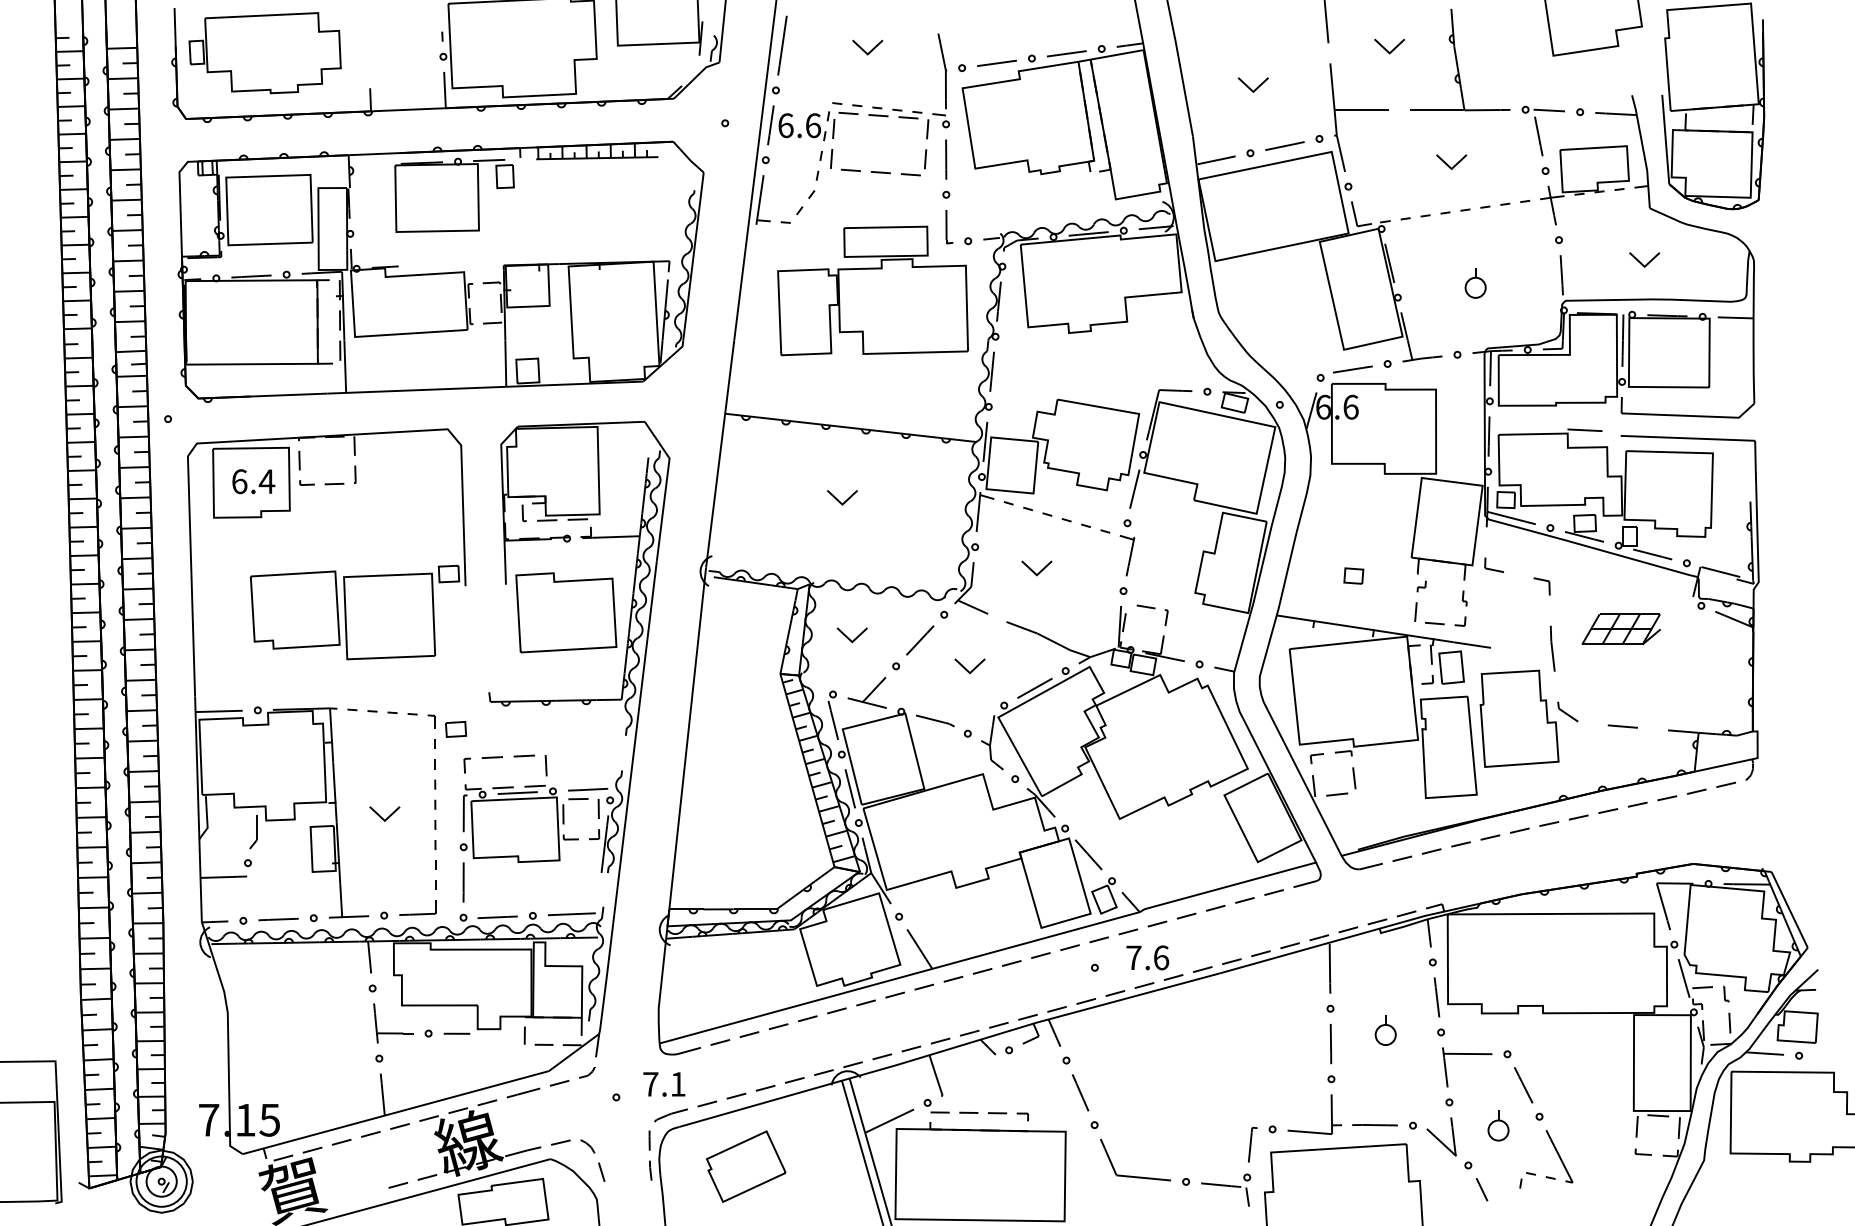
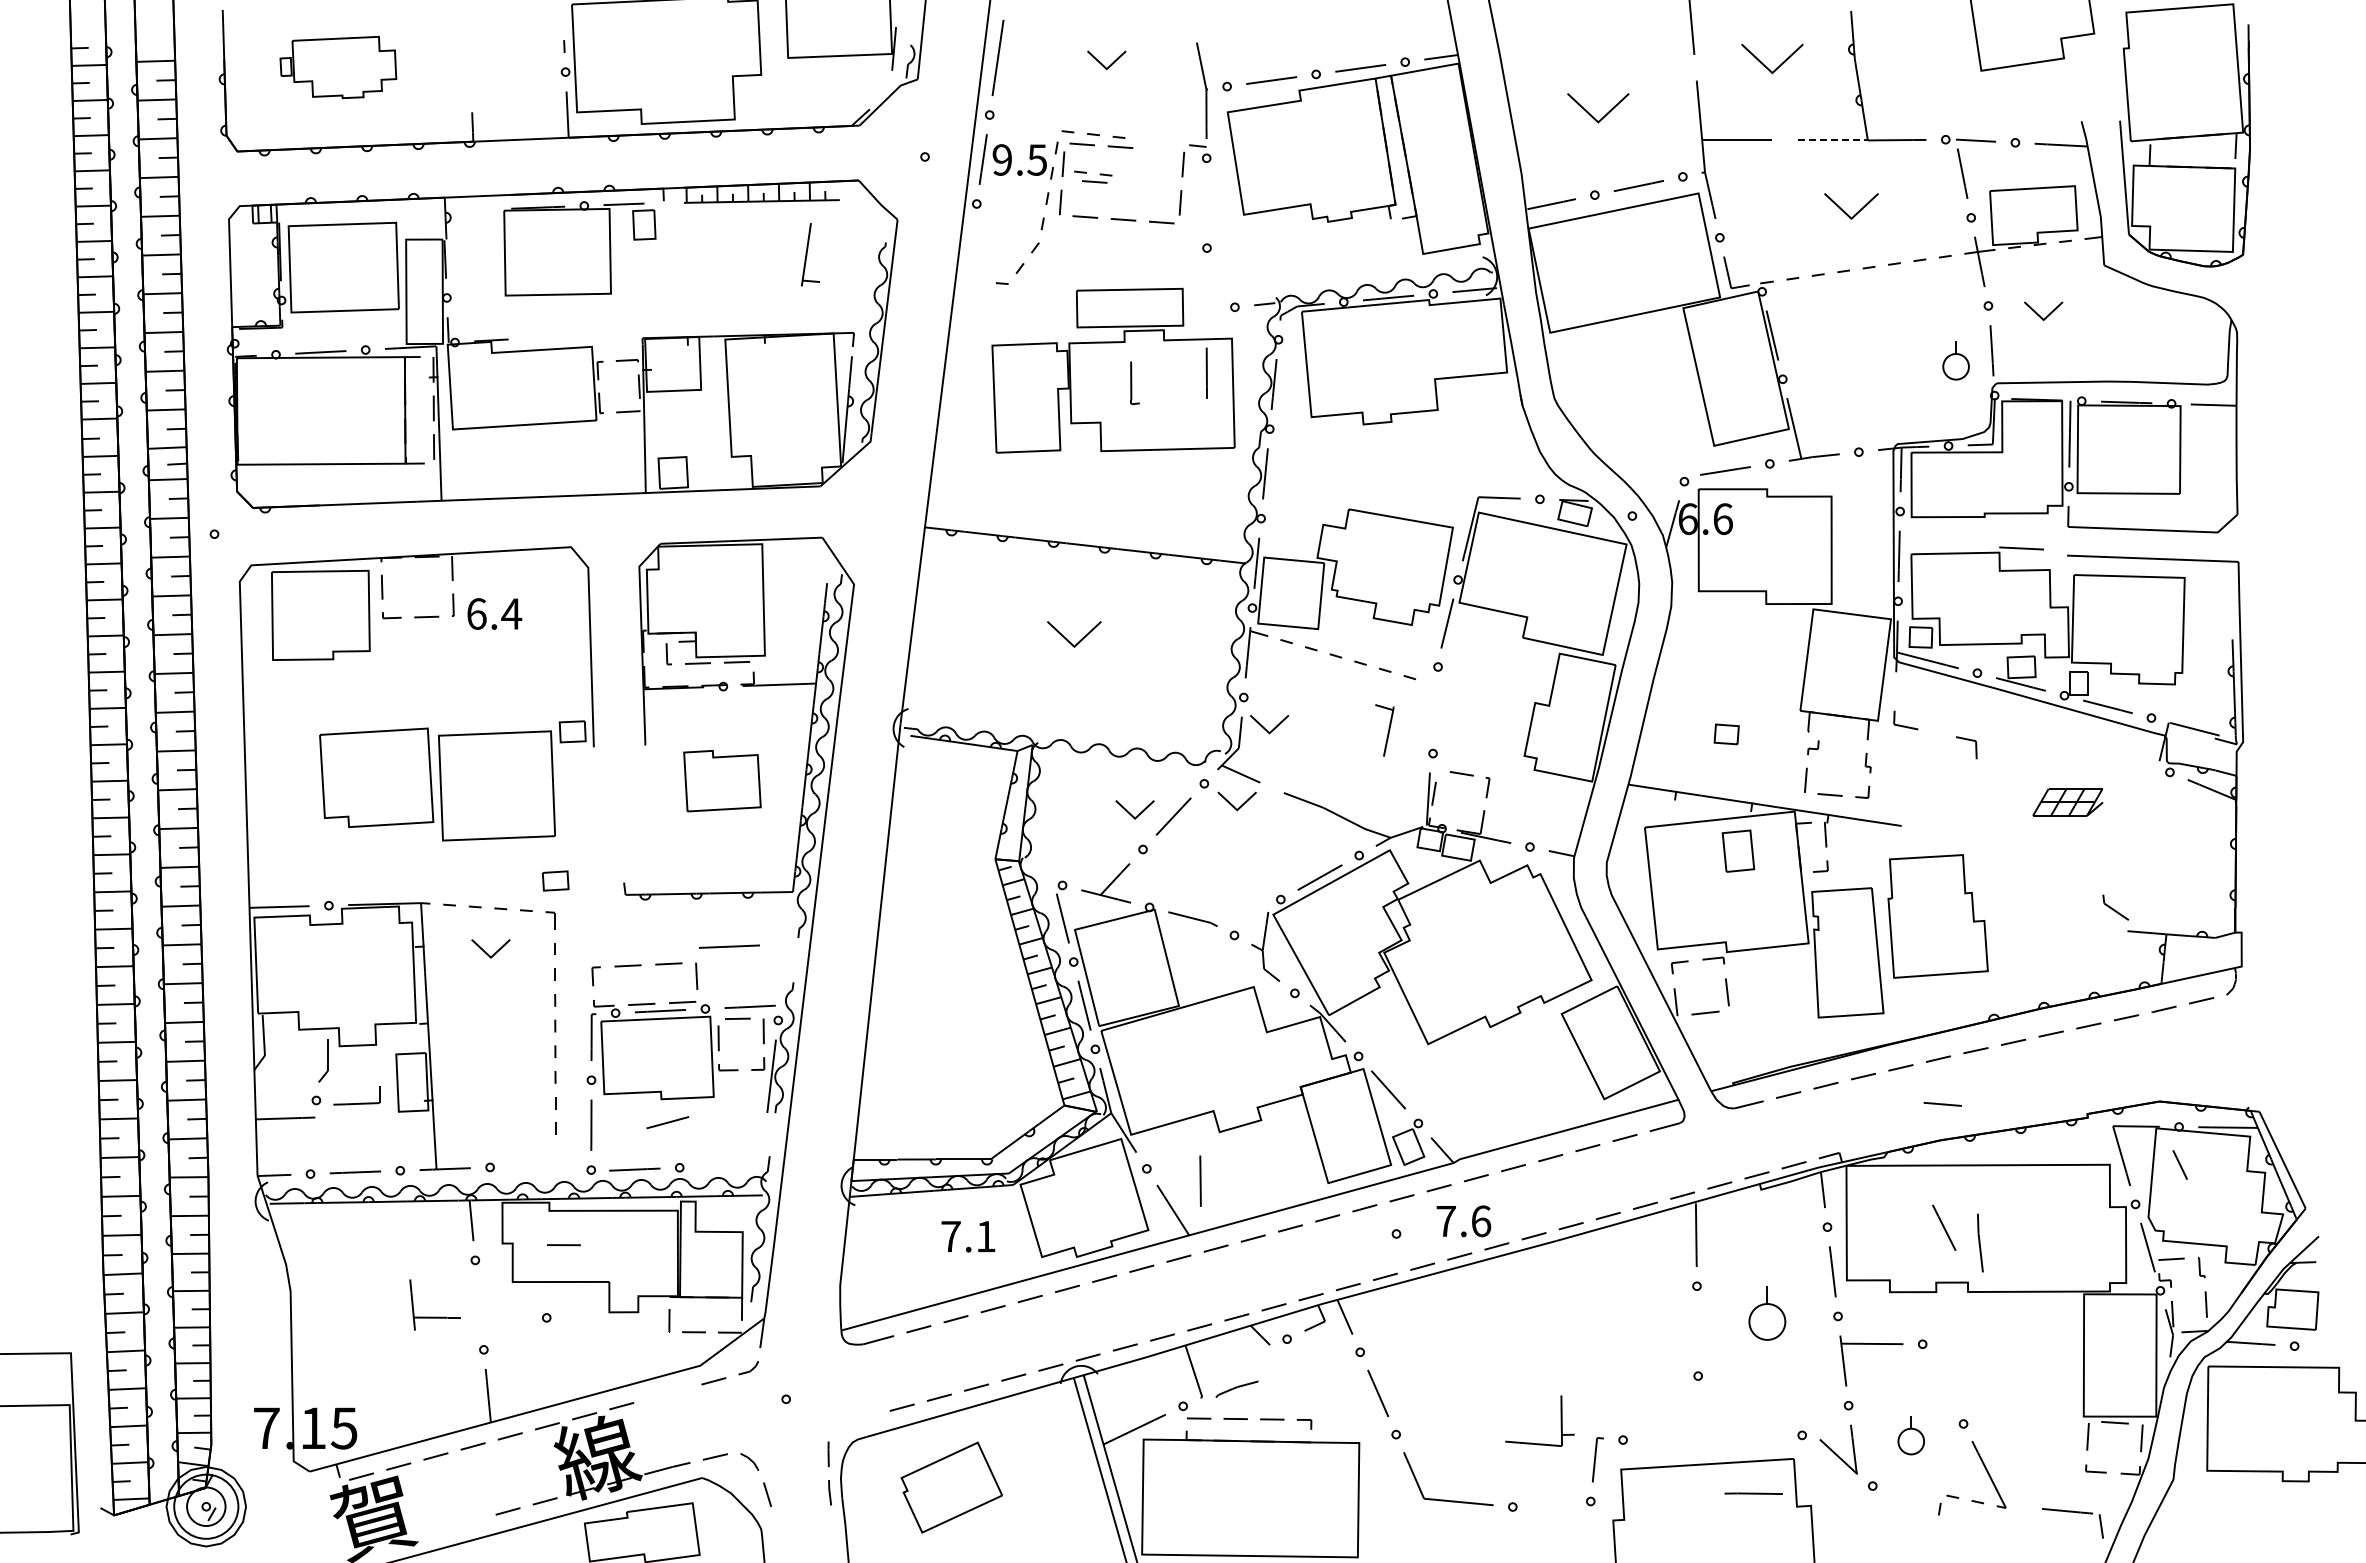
part: (1389, 46) -> (1772, 58), size x1.6
part: (265, 53) -> (338, 67), size x0.6
part: (1253, 84) -> (1598, 107), size x1.6
line: (1437, 110) -> (1833, 140), solid -> dashed
part: (907, 113) -> (1093, 176), moved
text: (799, 125) -> (1019, 159), 6.6 -> 9.5
line: (945, 159) -> (1206, 372), moved
part: (1451, 162) -> (1851, 206), size x1.4
part: (763, 199) -> (810, 254), moved
part: (949, 227) -> (1134, 383), moved
part: (1644, 259) -> (2043, 310), moved
part: (1475, 282) -> (1955, 360), moved
text: (253, 481) -> (494, 613), moved
part: (842, 497) -> (1074, 634), size x1.4
part: (1127, 555) -> (1384, 730), moved
part: (1036, 568) -> (1269, 724), moved
part: (566, 612) -> (722, 780), size x0.6
part: (1621, 629) -> (2067, 802), size x0.7
part: (851, 634) -> (1134, 809), moved
line: (1552, 648) -> (1980, 1242), moved
part: (969, 666) -> (1236, 801), moved
part: (1451, 667) -> (1738, 850), moved
part: (1567, 711) -> (2115, 907), moved
line: (1622, 726) -> (1942, 1104), moved
part: (455, 729) -> (555, 880), moved
part: (384, 813) -> (490, 948), moved
part: (419, 913) -> (359, 1102), moved
line: (571, 914) -> (729, 946), moved
part: (1385, 1030) -> (1767, 1313), size x1.4
part: (393, 1032) -> (434, 1316), moved
line: (456, 1034) -> (563, 1245), moved
line: (1330, 1043) -> (1200, 1180), moved
text: (664, 1084) -> (968, 1236), moved
line: (1523, 1085) -> (1944, 1227), moved
line: (523, 1092) -> (667, 1122), moved
part: (670, 1114) -> (1236, 1388), moved
part: (1330, 1114) -> (1560, 1420), moved
line: (1374, 1125) -> (1753, 1493), moved
part: (1225, 1186) -> (2072, 1512), moved
line: (1481, 1189) -> (2179, 1164), moved

